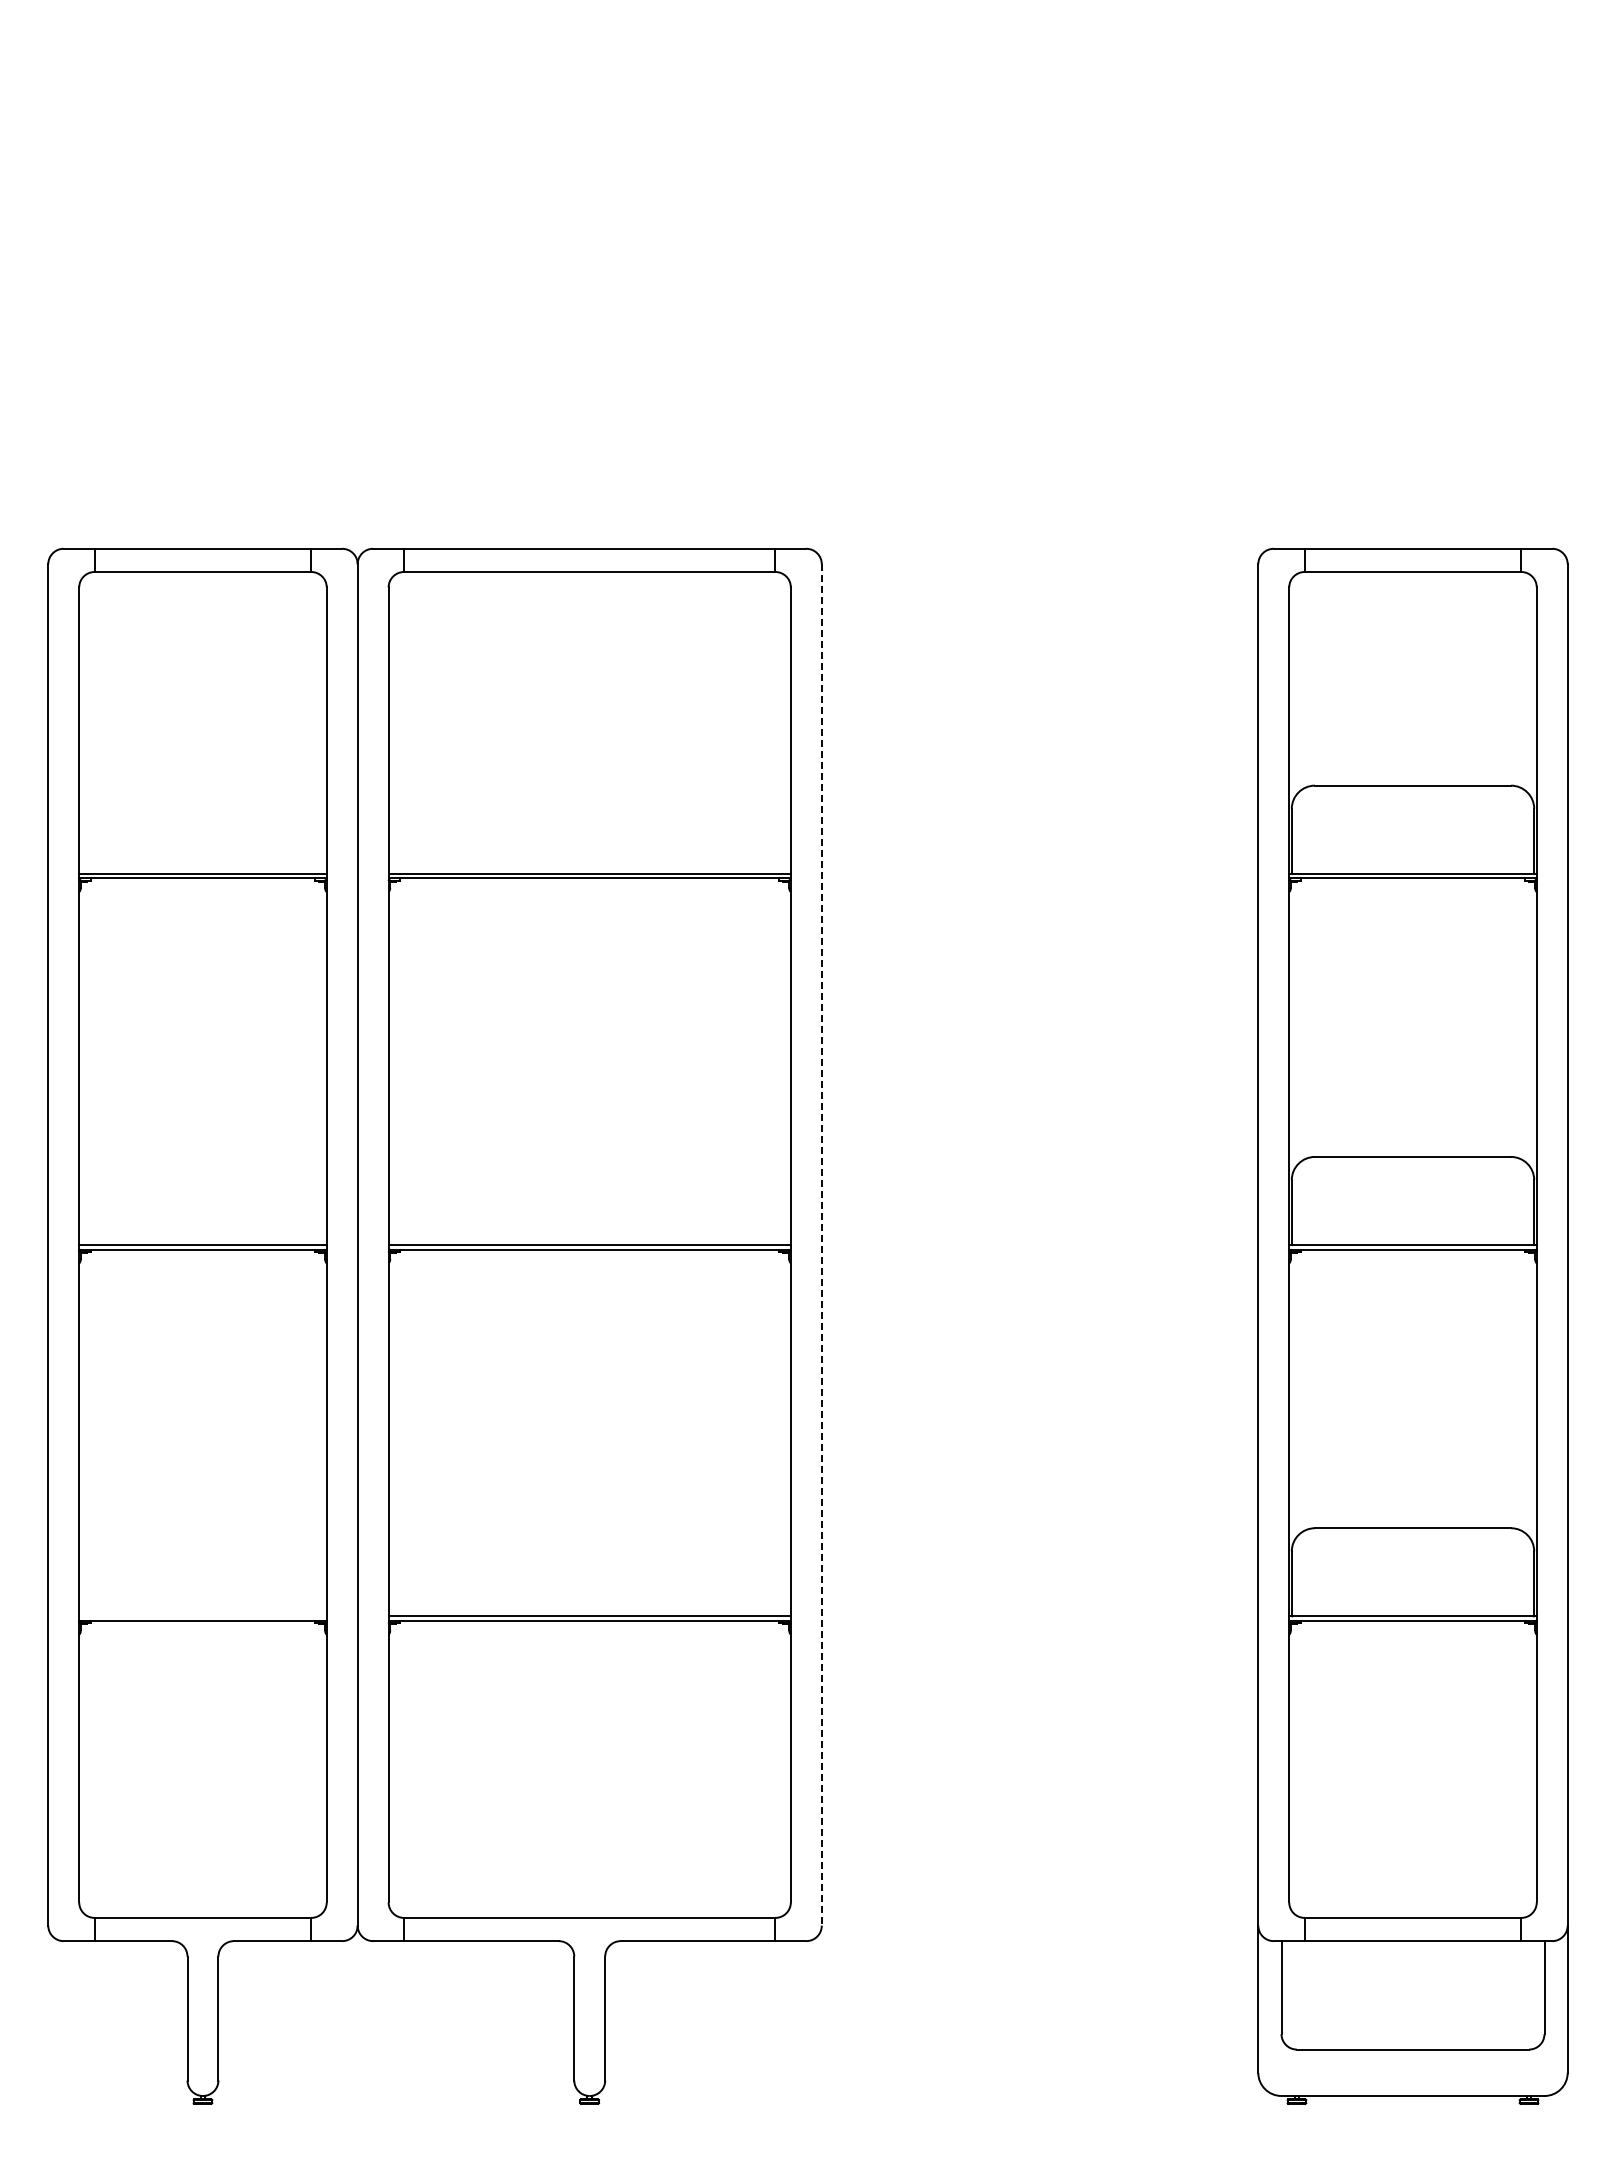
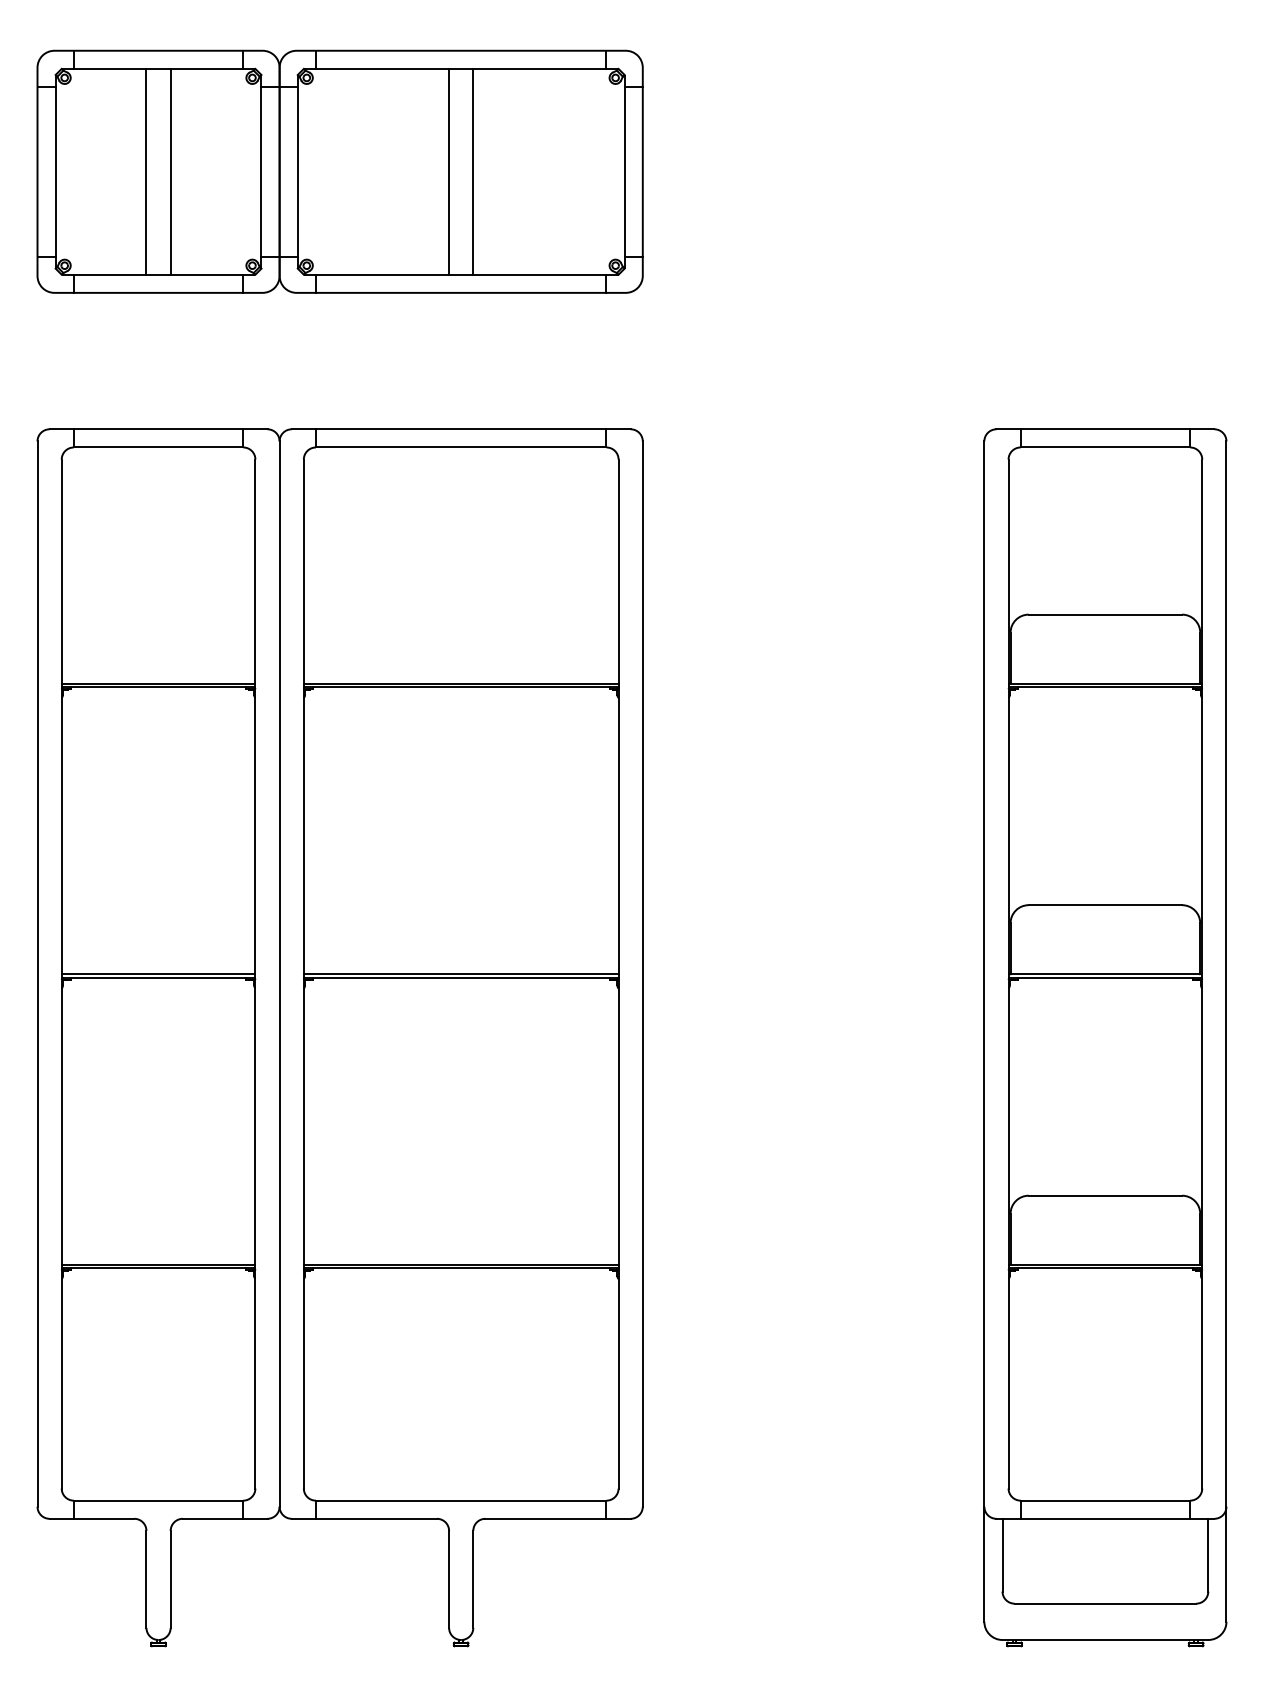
part: (434, 219) -> (339, 171), added
line: (821, 1244) -> (642, 973), dashed -> solid
line: (202, 1616) -> (158, 1264), added

